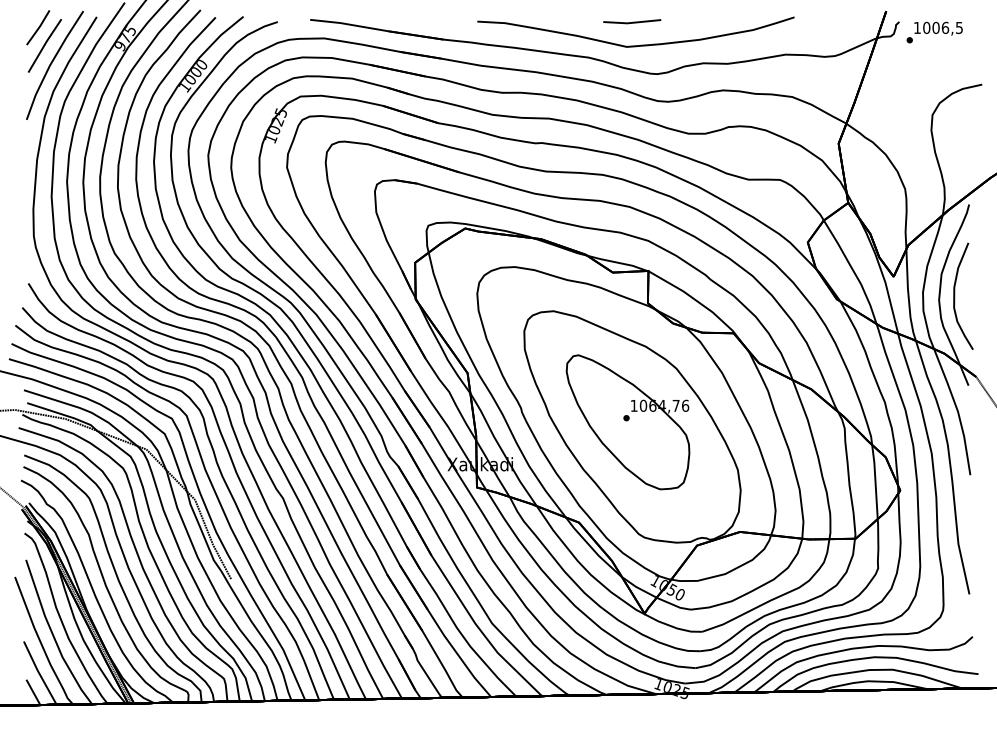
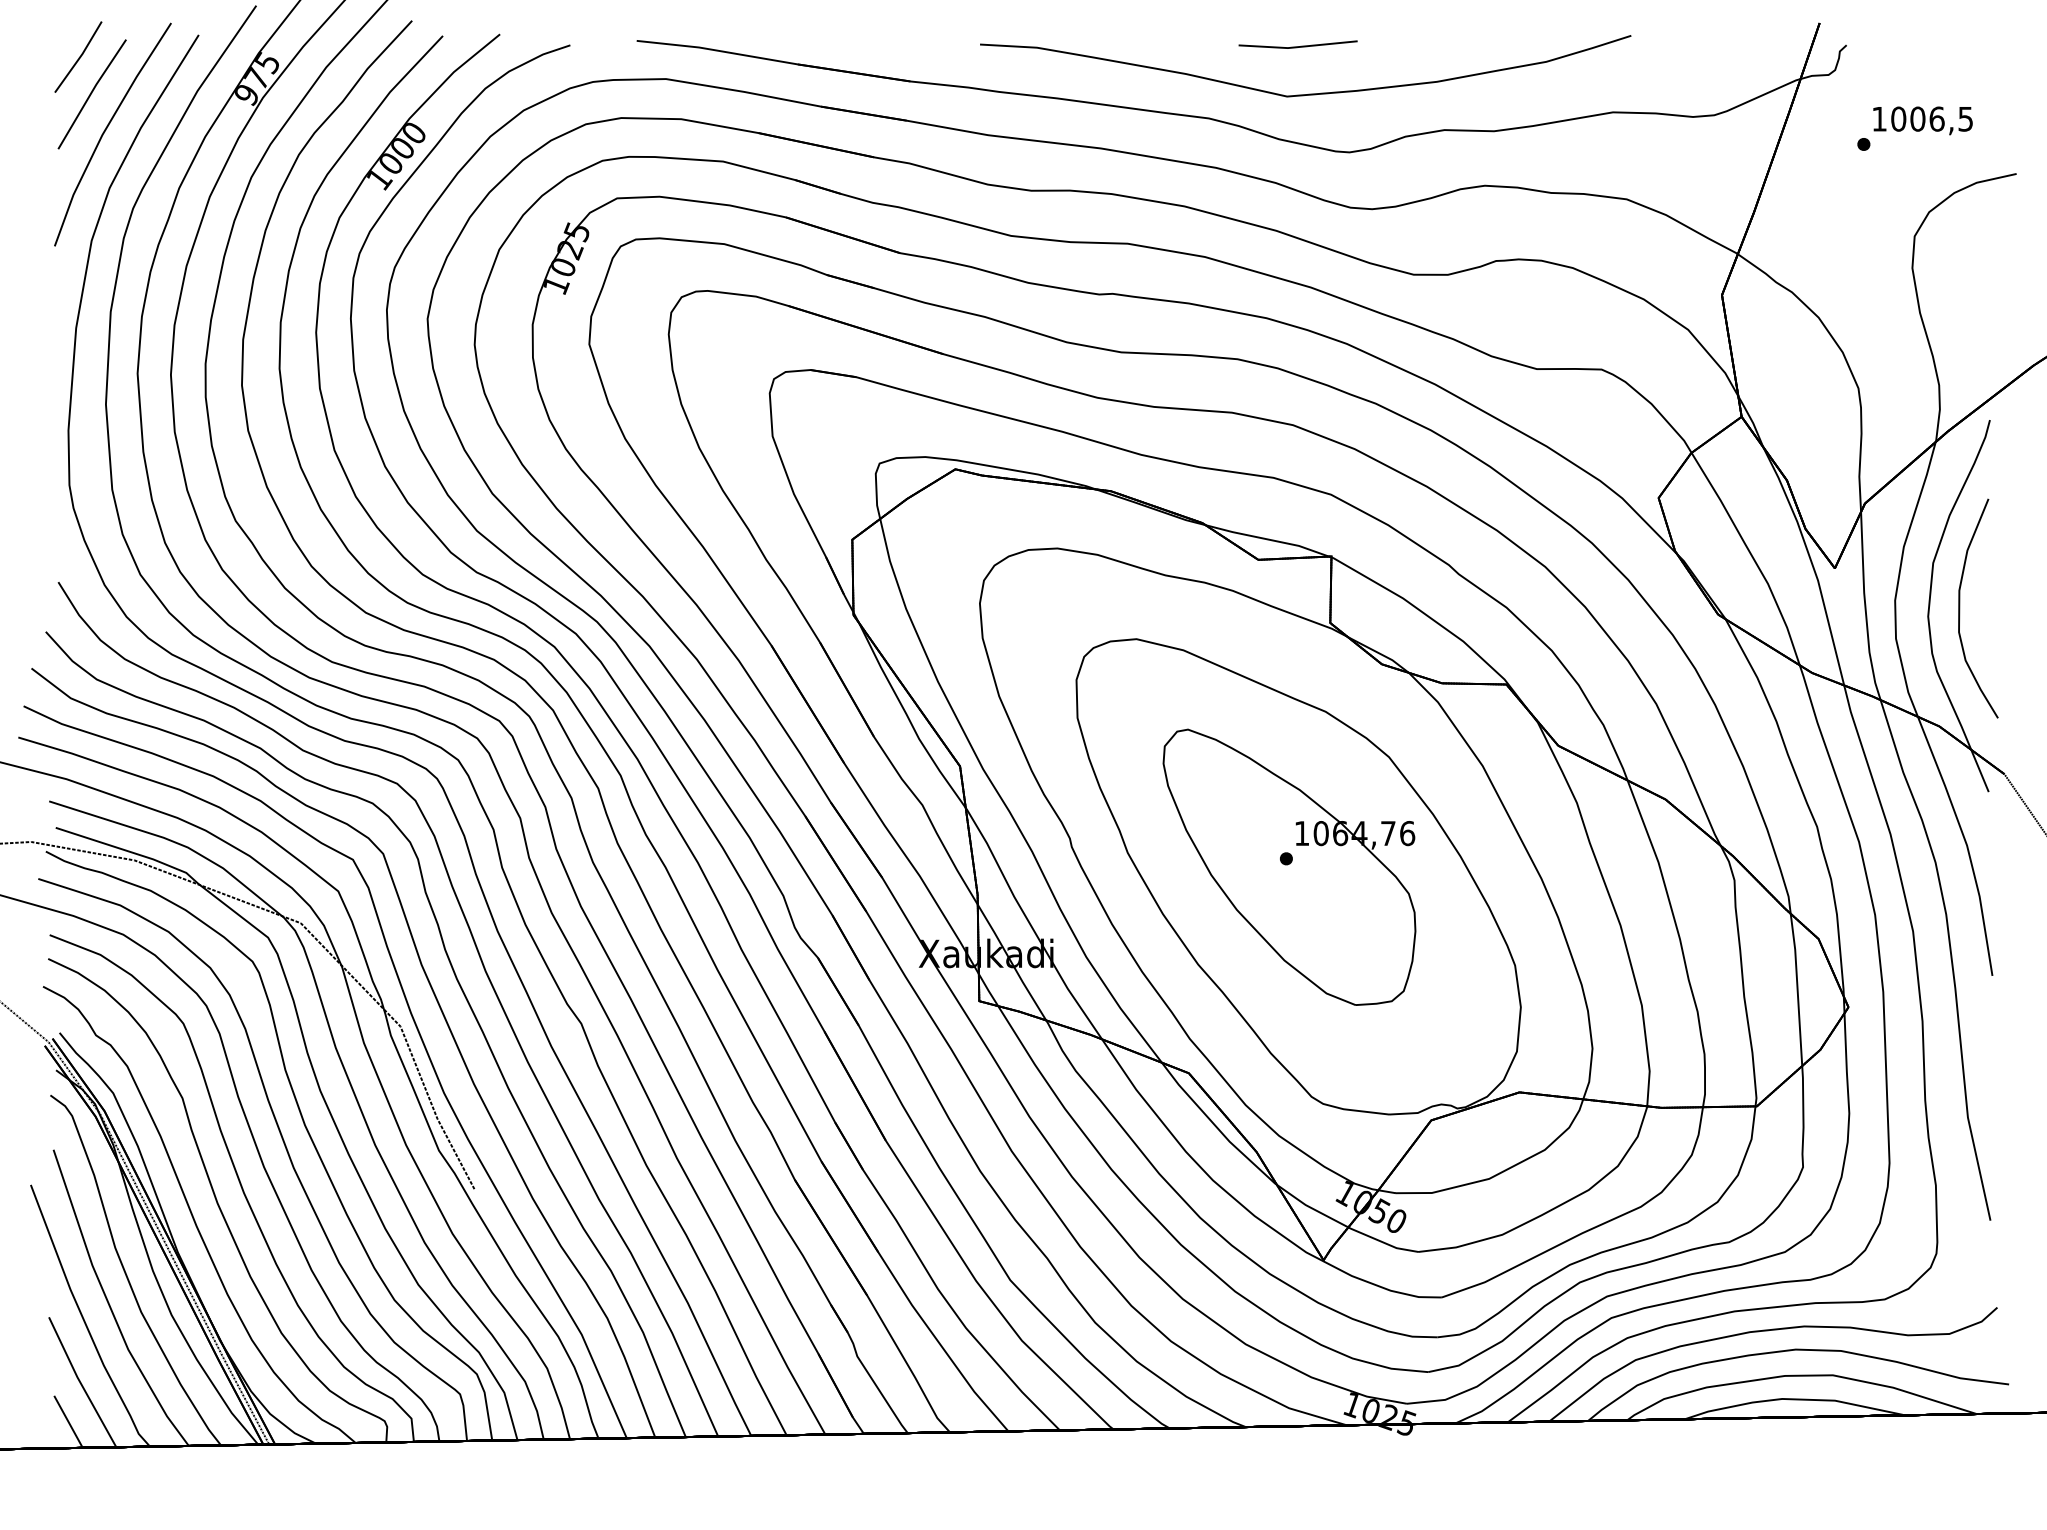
text: (934, 32) -> (1914, 128), moved

